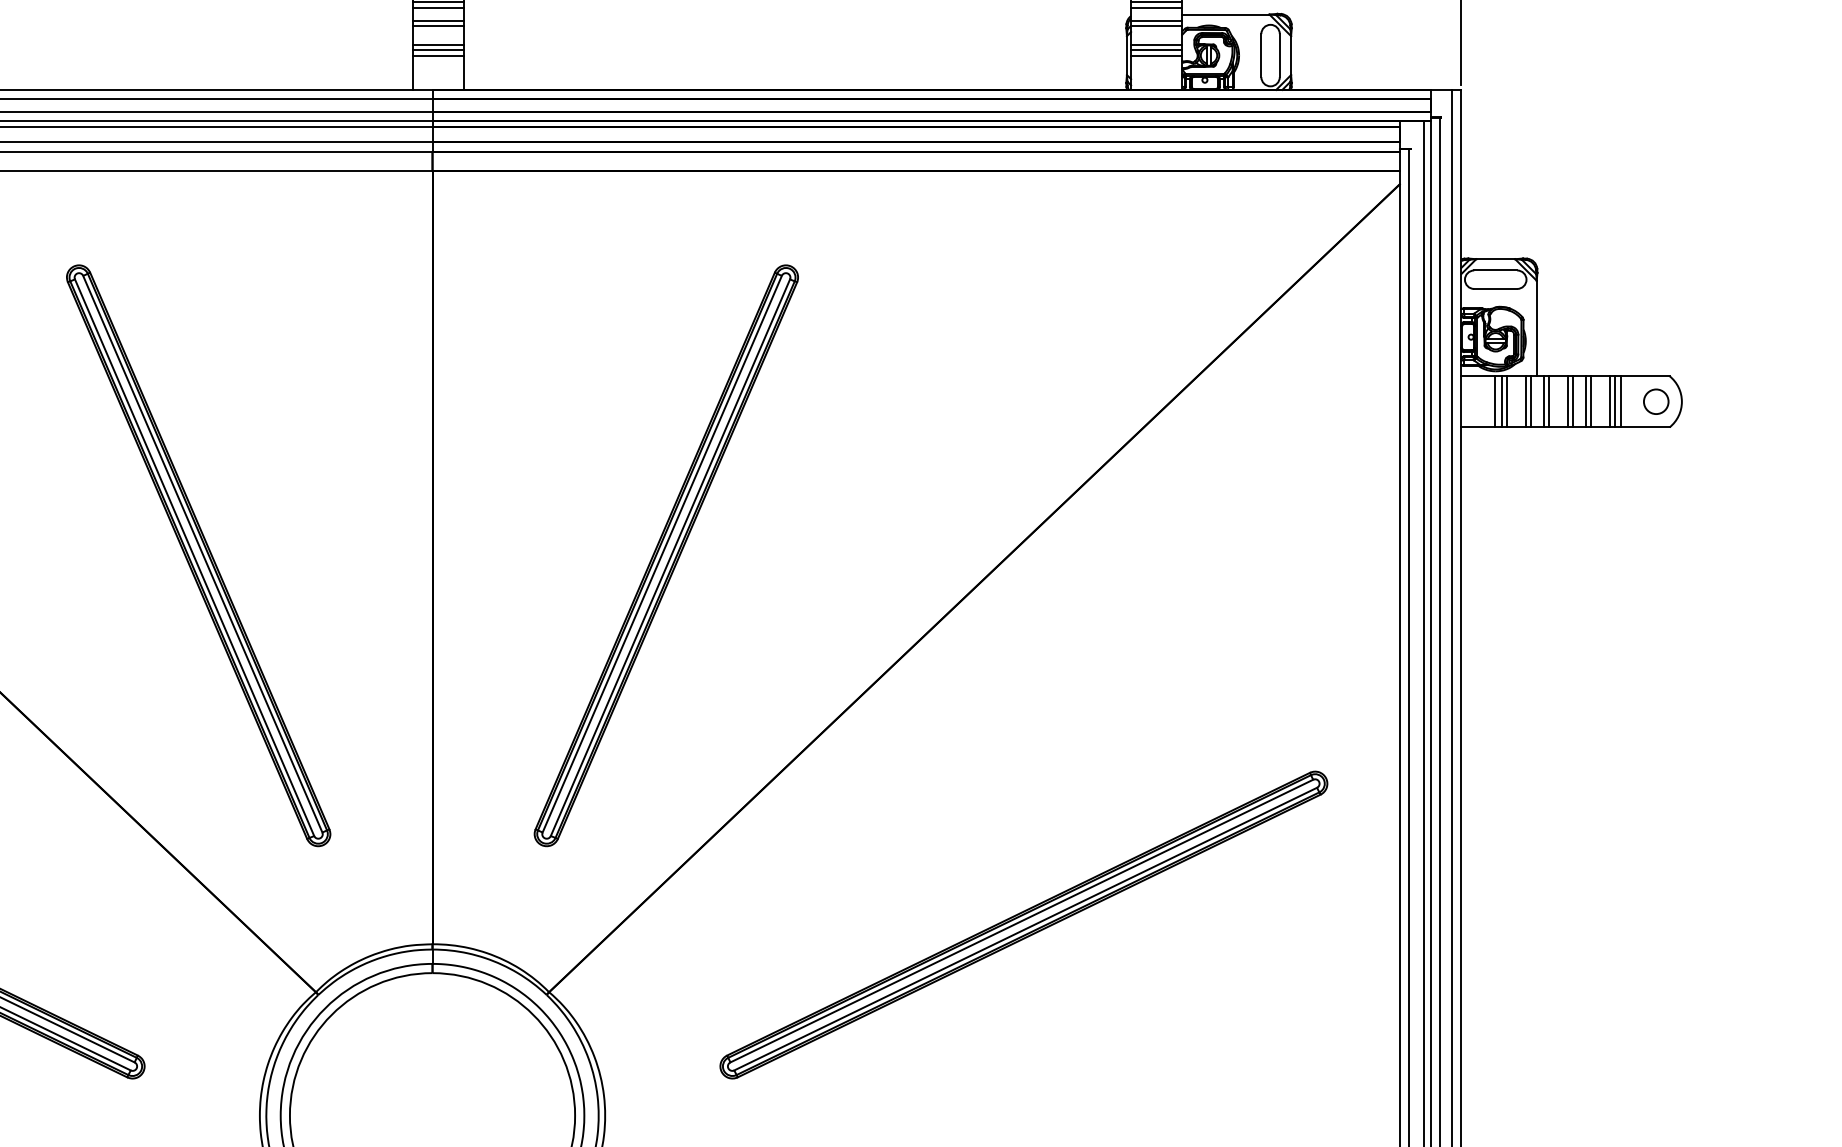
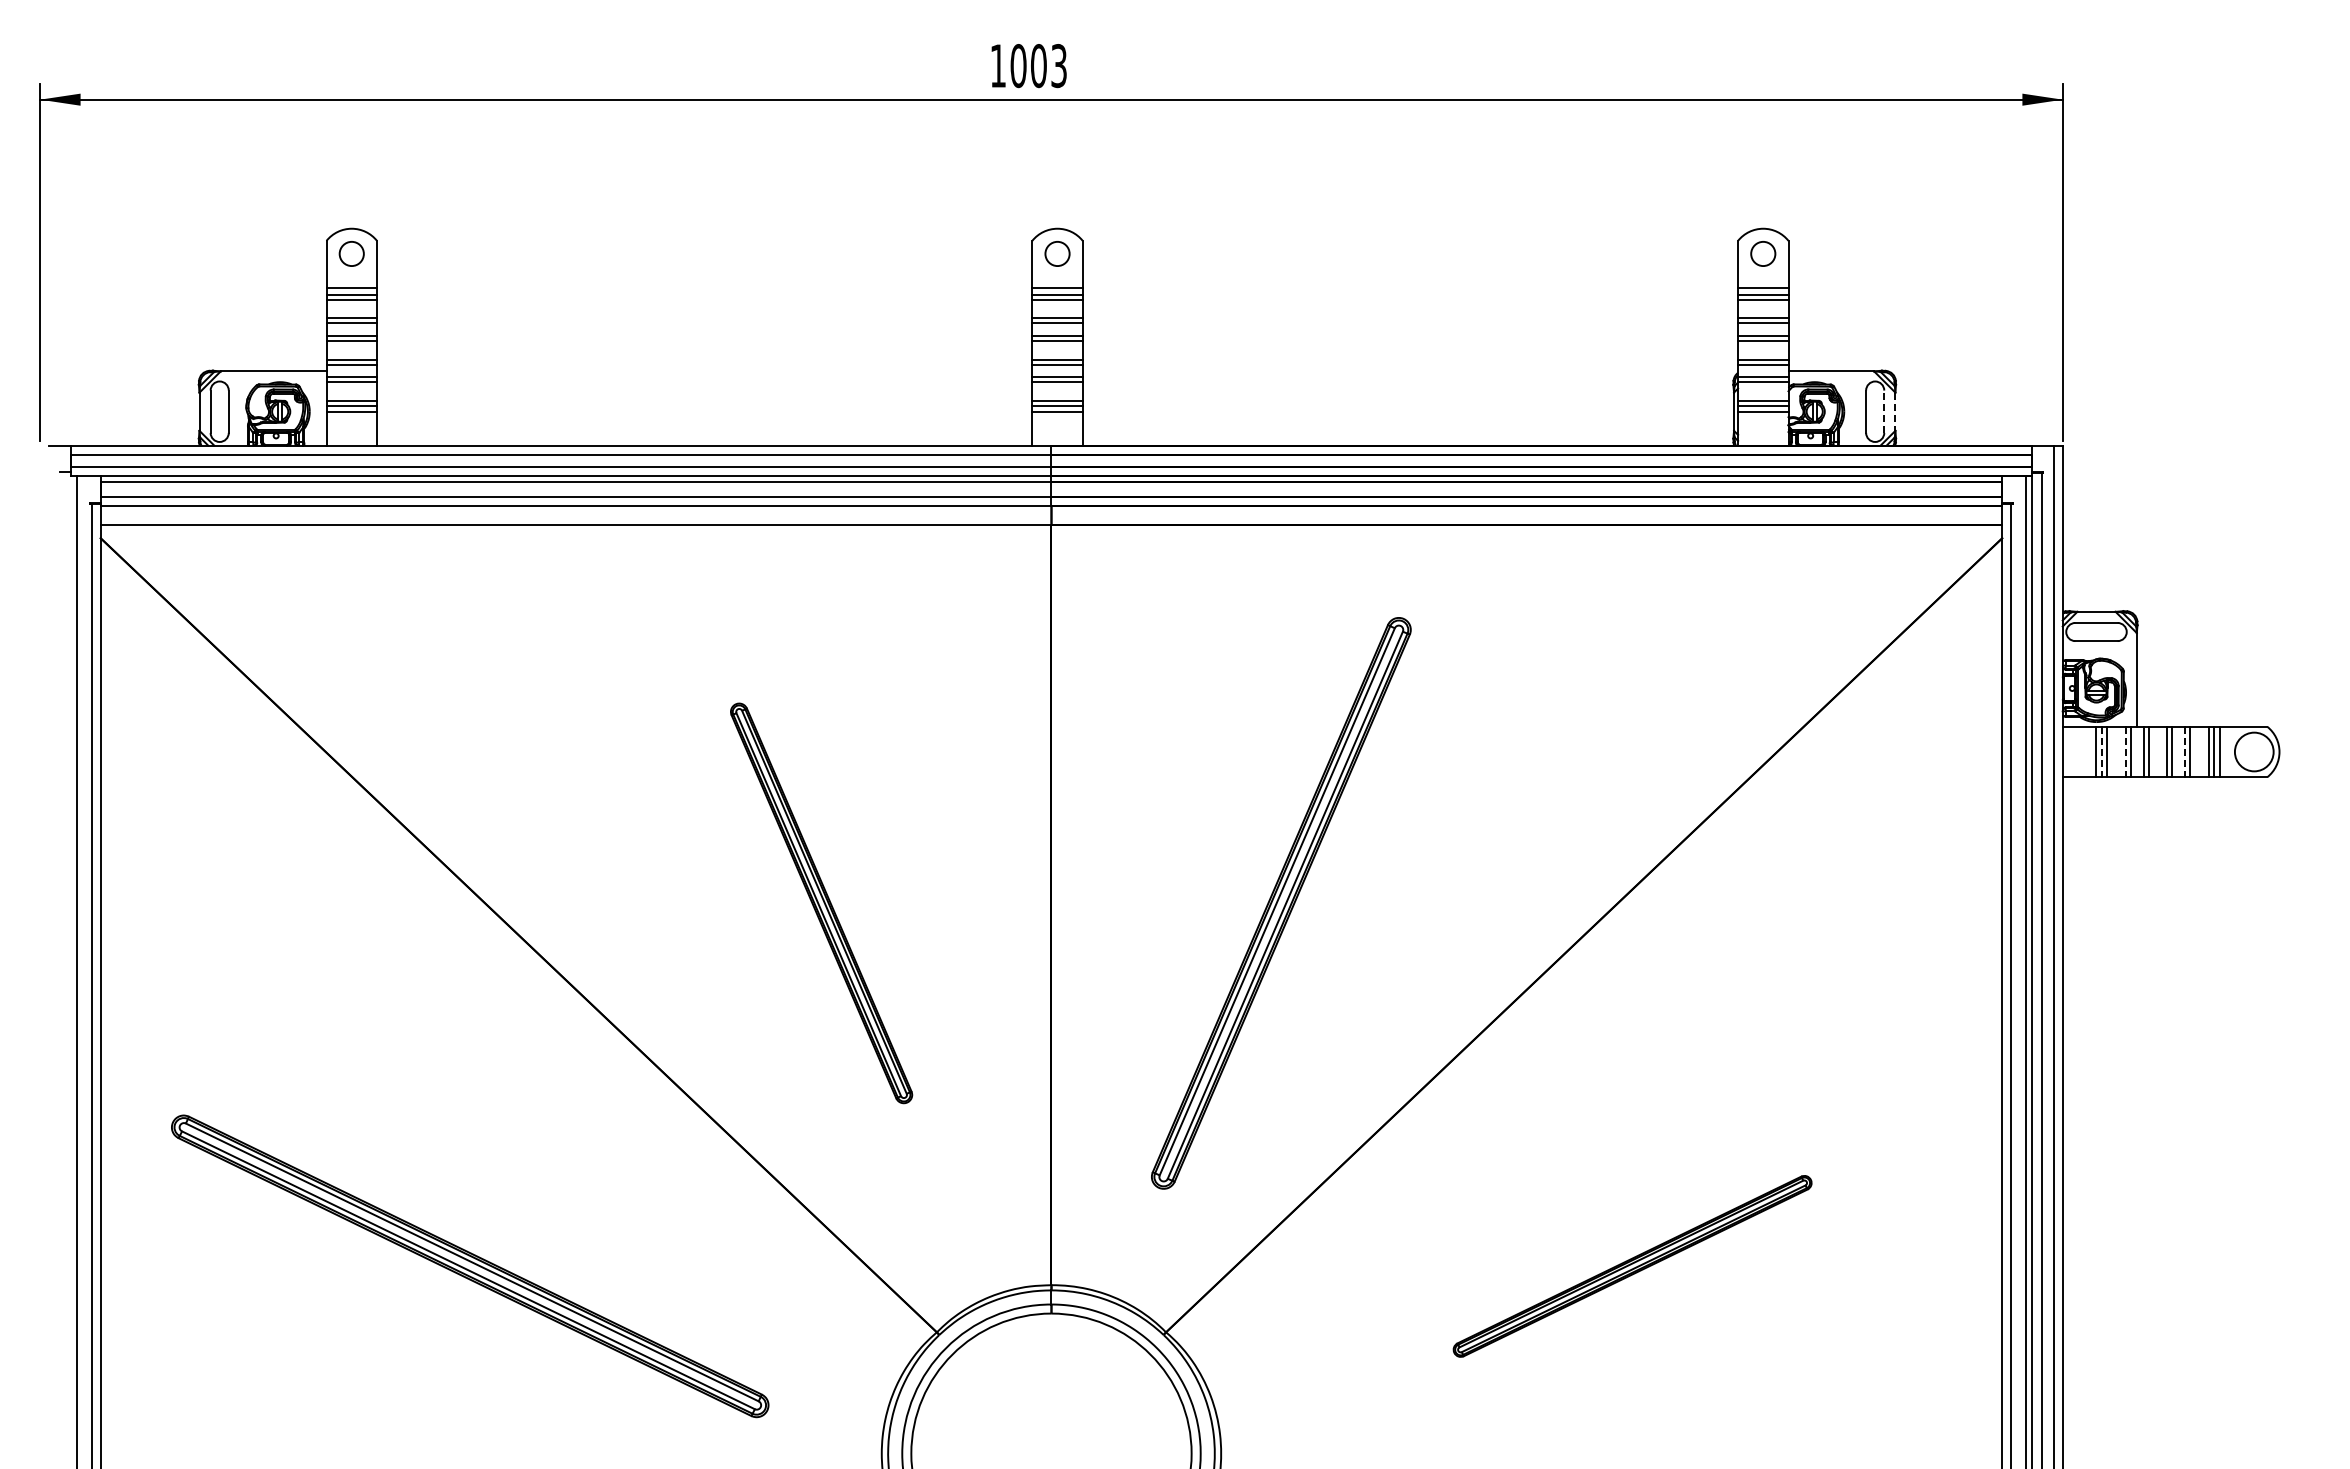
line: (1280, 55) -> (1884, 411), solid -> dashed
line: (1291, 56) -> (1895, 412), solid -> dashed
circle: (1656, 401) -> (2254, 751), size x1.6
line: (1501, 402) -> (2102, 752), solid -> dashed
line: (1525, 402) -> (2125, 752), solid -> dashed
line: (1586, 402) -> (2185, 752), solid -> dashed
part: (198, 555) -> (821, 903), size x0.7
part: (1023, 925) -> (1632, 1266), size x0.6

